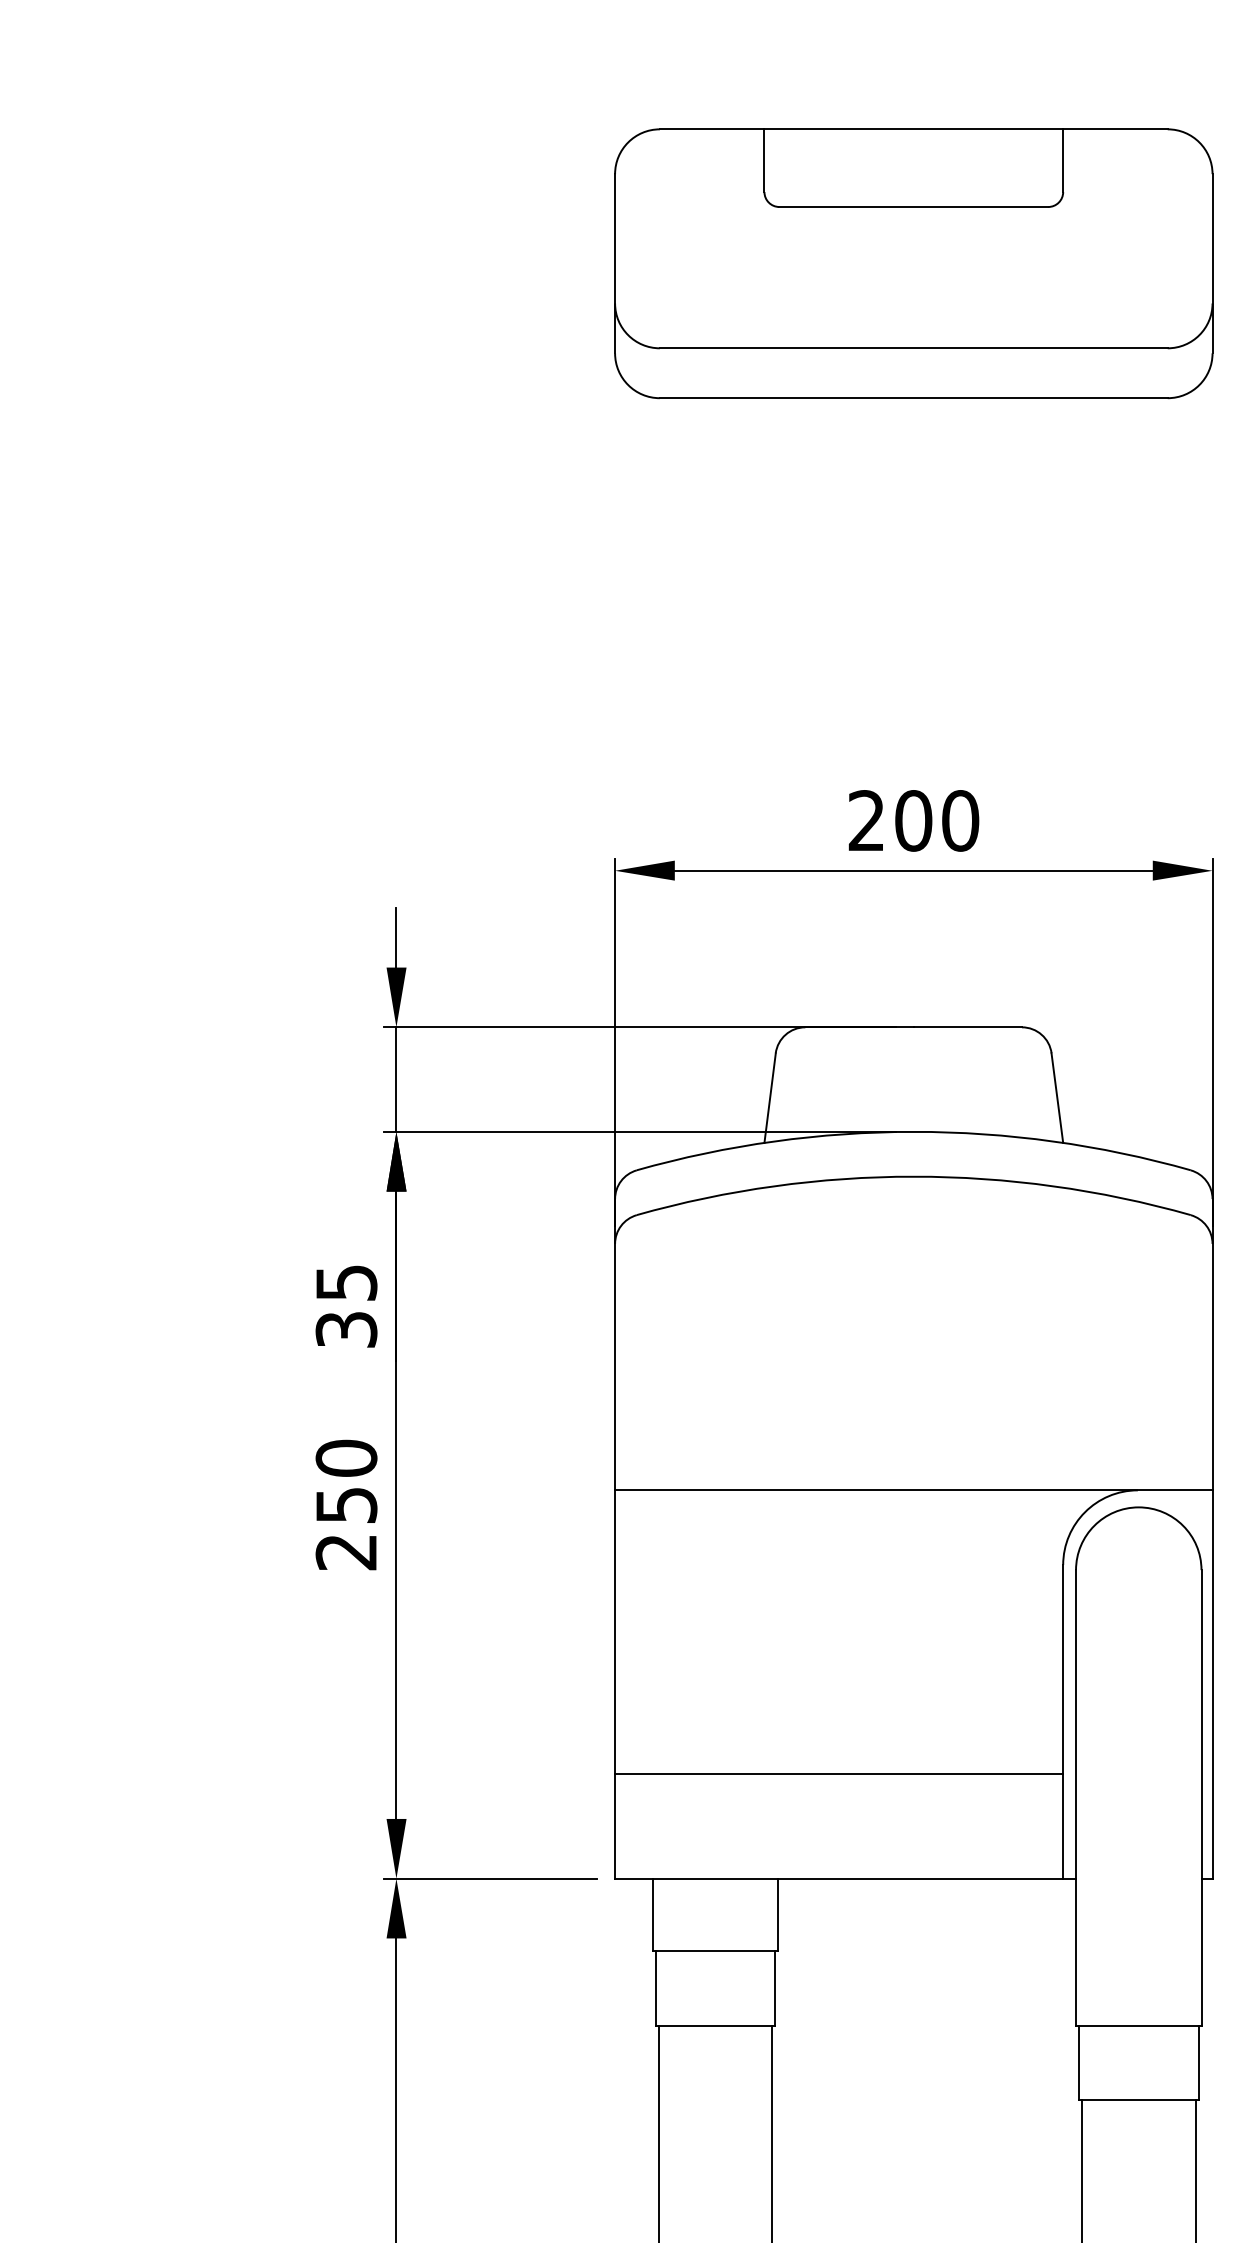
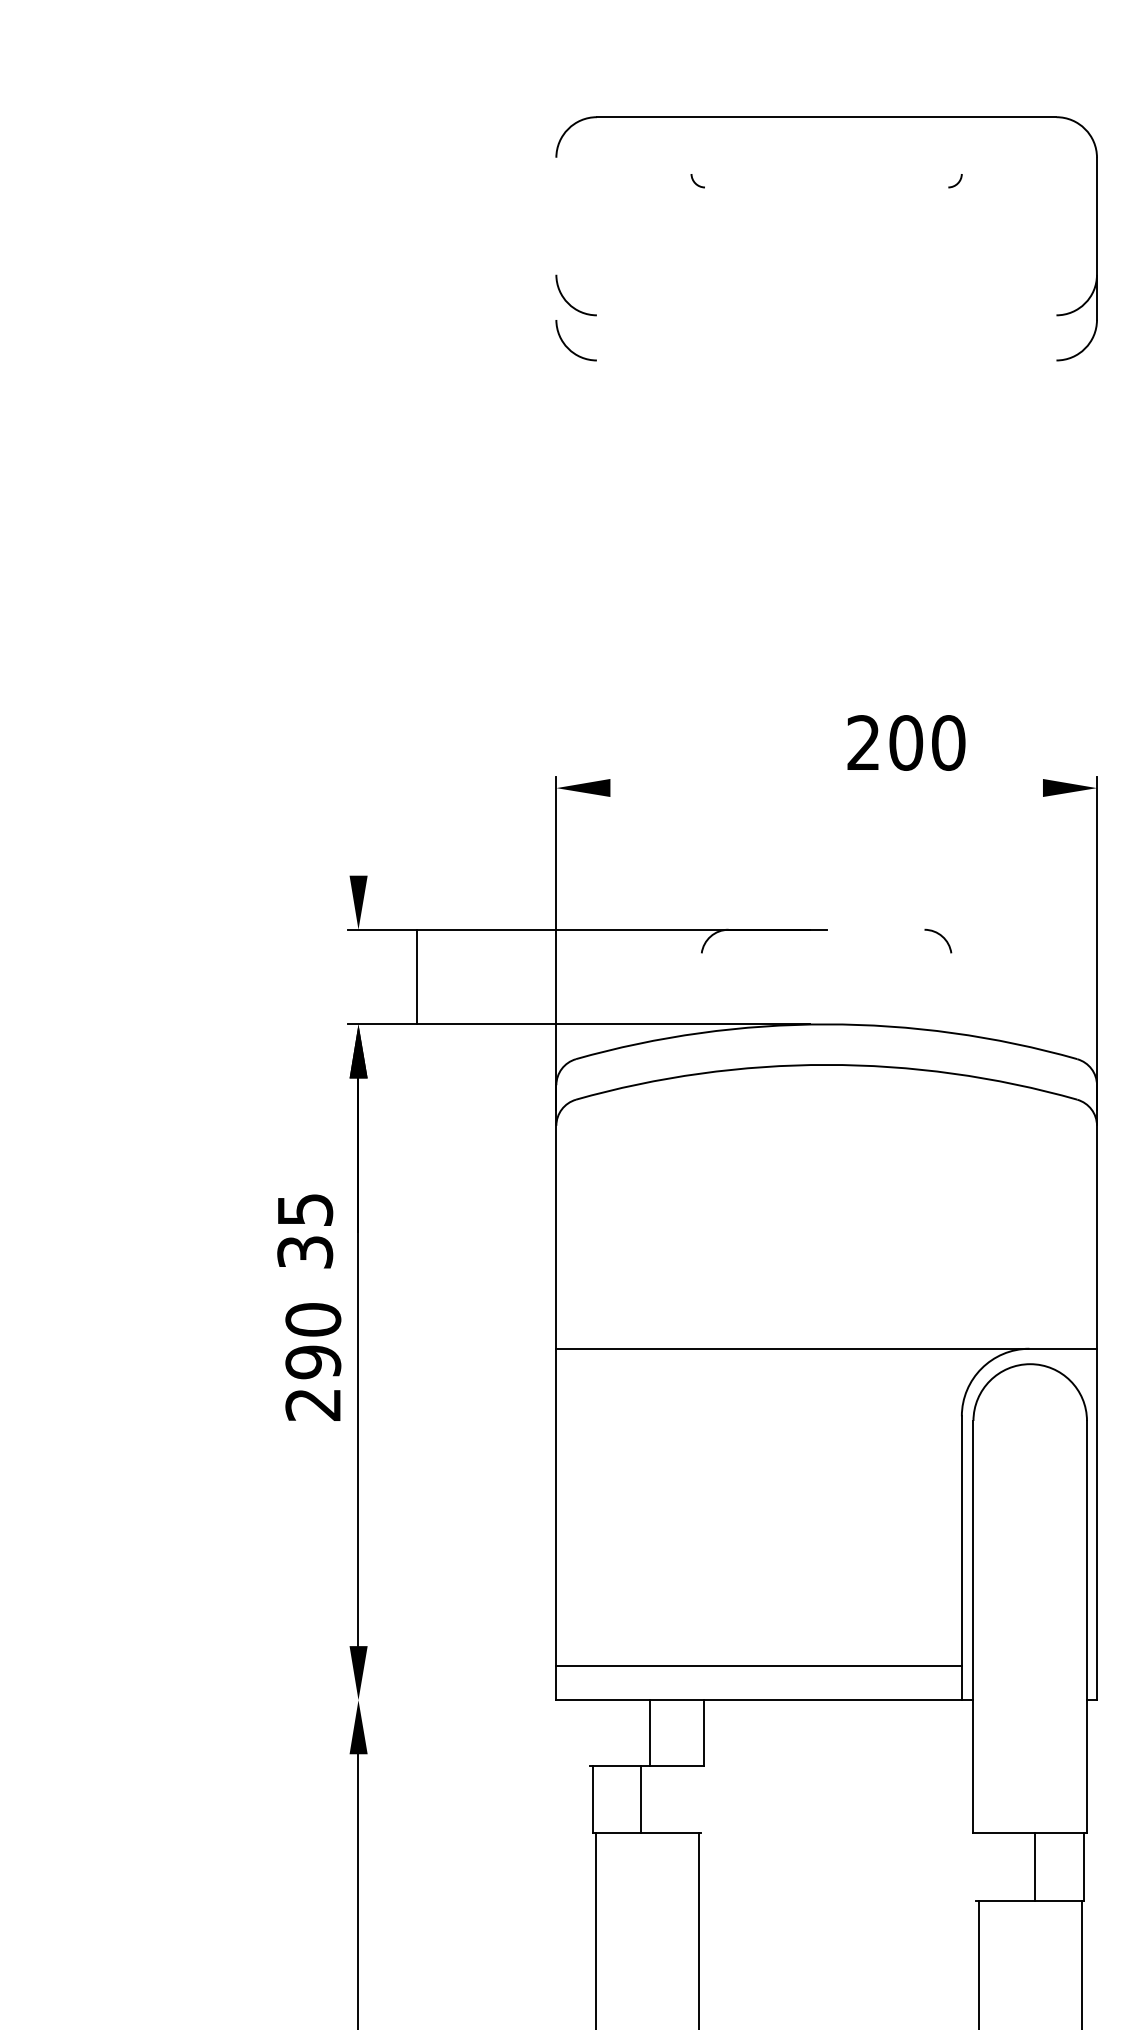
line: (764, 160) -> (691, 145), removed
line: (1063, 160) -> (962, 145), removed
line: (913, 207) -> (826, 187), removed
line: (615, 263) -> (556, 238), removed
line: (913, 348) -> (826, 315), removed
line: (913, 398) -> (826, 360), removed
text: (913, 820) -> (906, 742), moved
line: (913, 870) -> (826, 787), removed
line: (396, 937) -> (358, 848), removed
line: (967, 1027) -> (875, 929), removed
line: (396, 1079) -> (417, 976), moved
line: (769, 1097) -> (696, 993), removed
line: (1057, 1097) -> (956, 993), removed
text: (346, 1306) -> (305, 1231), moved
text: (346, 1505) -> (313, 1362), 250 -> 290
line: (839, 1774) -> (759, 1666), moved
line: (490, 1878) -> (443, 1700), removed
line: (652, 1914) -> (649, 1732), moved
line: (775, 1988) -> (640, 1799), moved
line: (1079, 2062) -> (1035, 1866), moved

